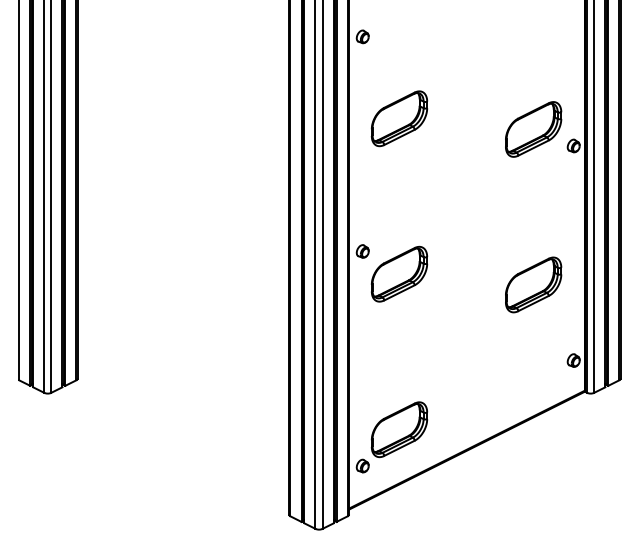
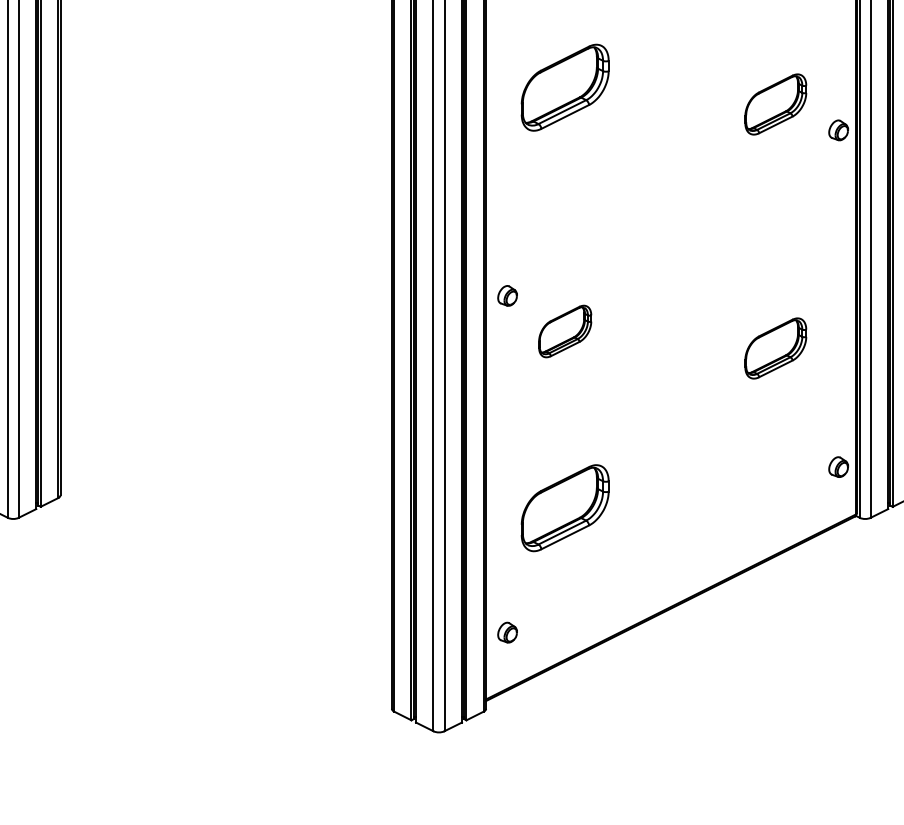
part: (533, 129) -> (775, 104), size x0.7
part: (399, 273) -> (565, 330), size x0.6
part: (533, 284) -> (775, 347), size x0.7
part: (399, 429) -> (565, 507), moved

